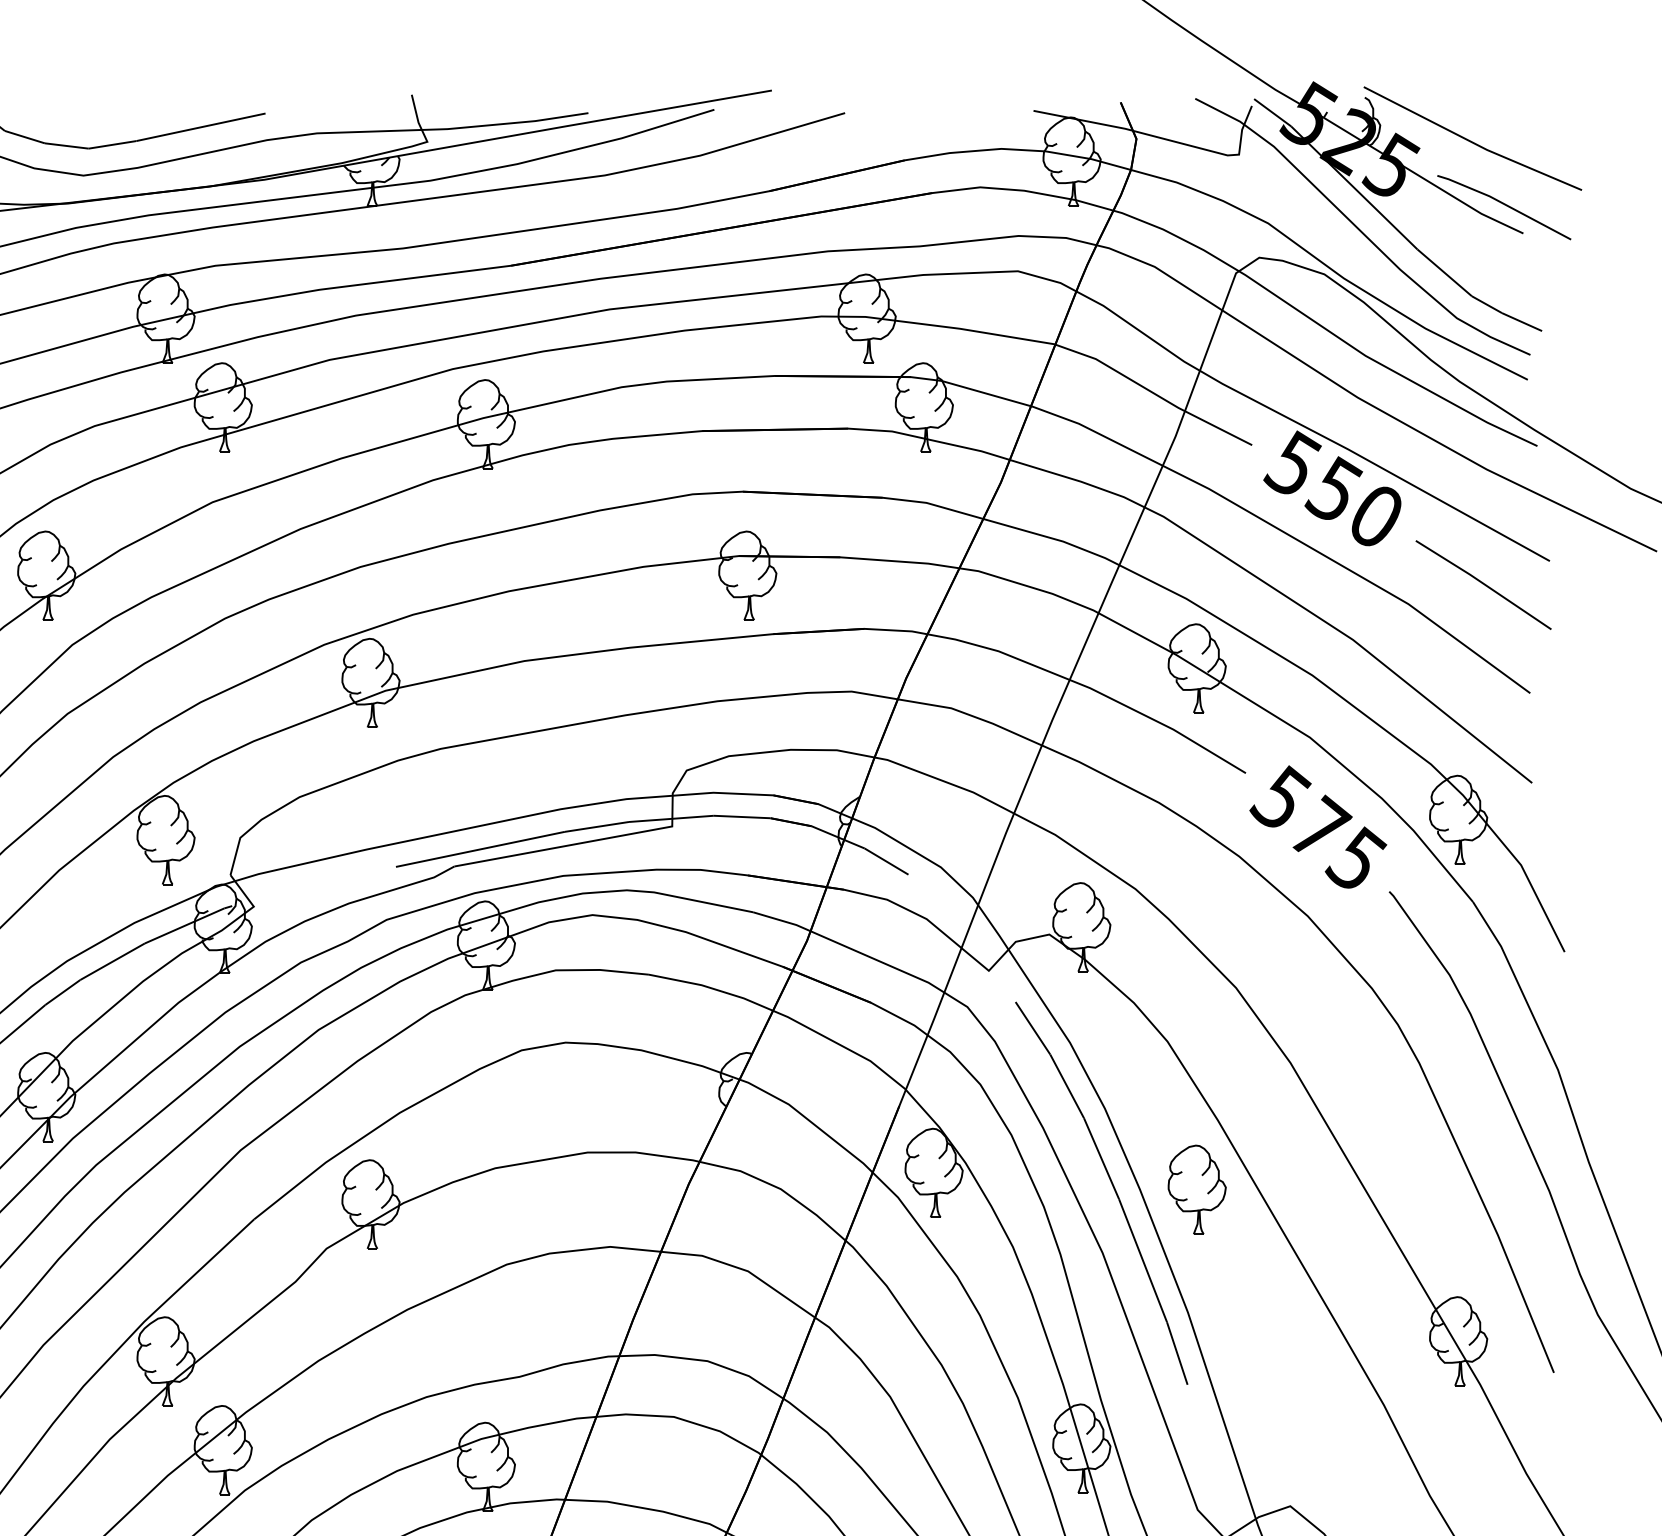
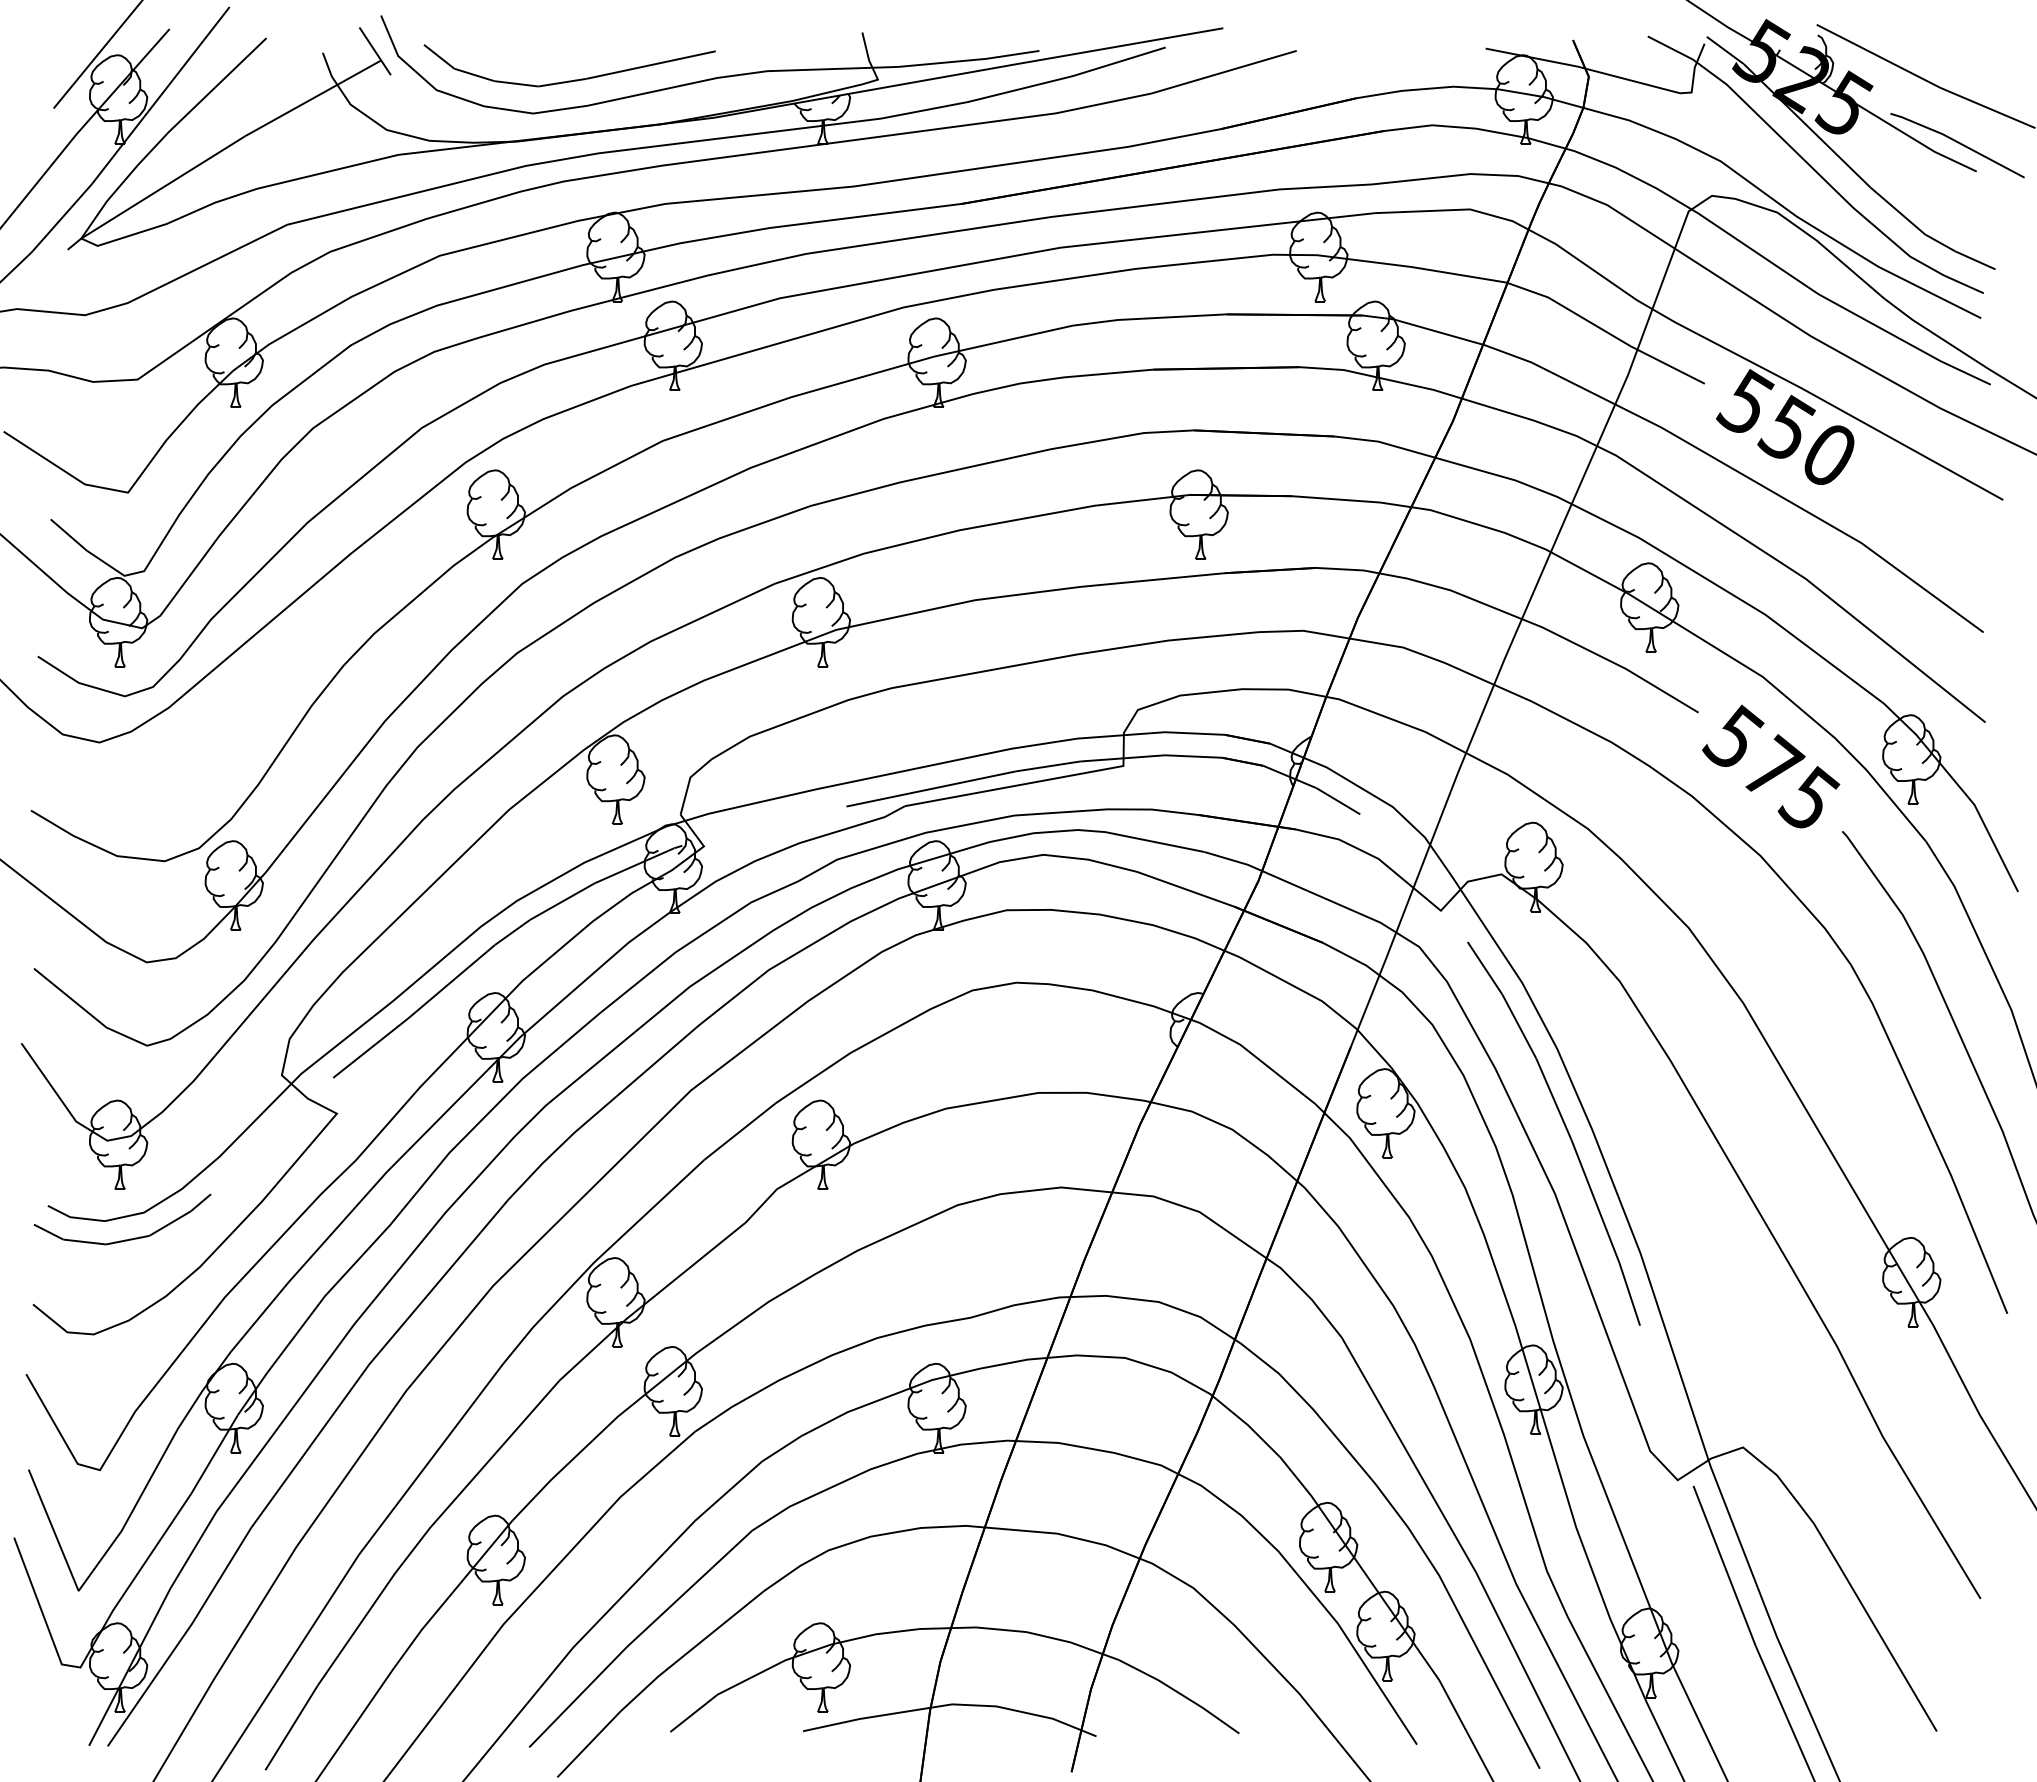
line: (1483, 584) -> (1936, 523), removed
part: (1196, 1190) -> (1649, 1130), removed

